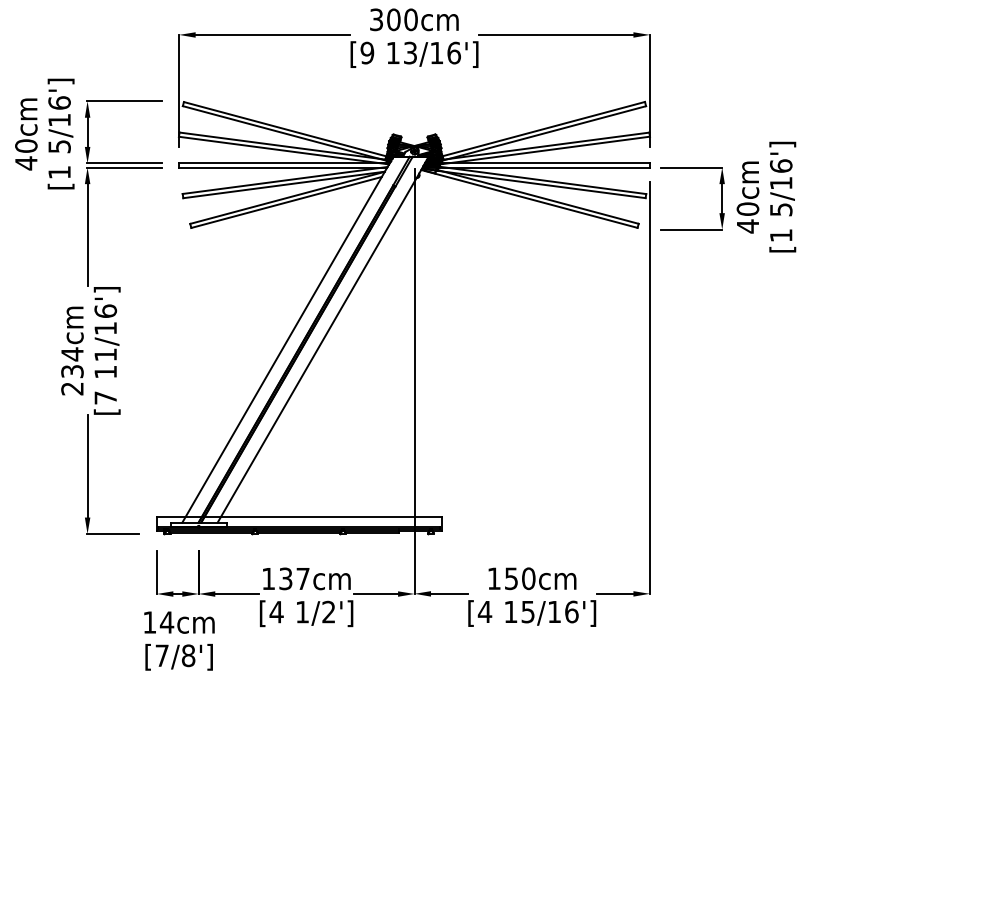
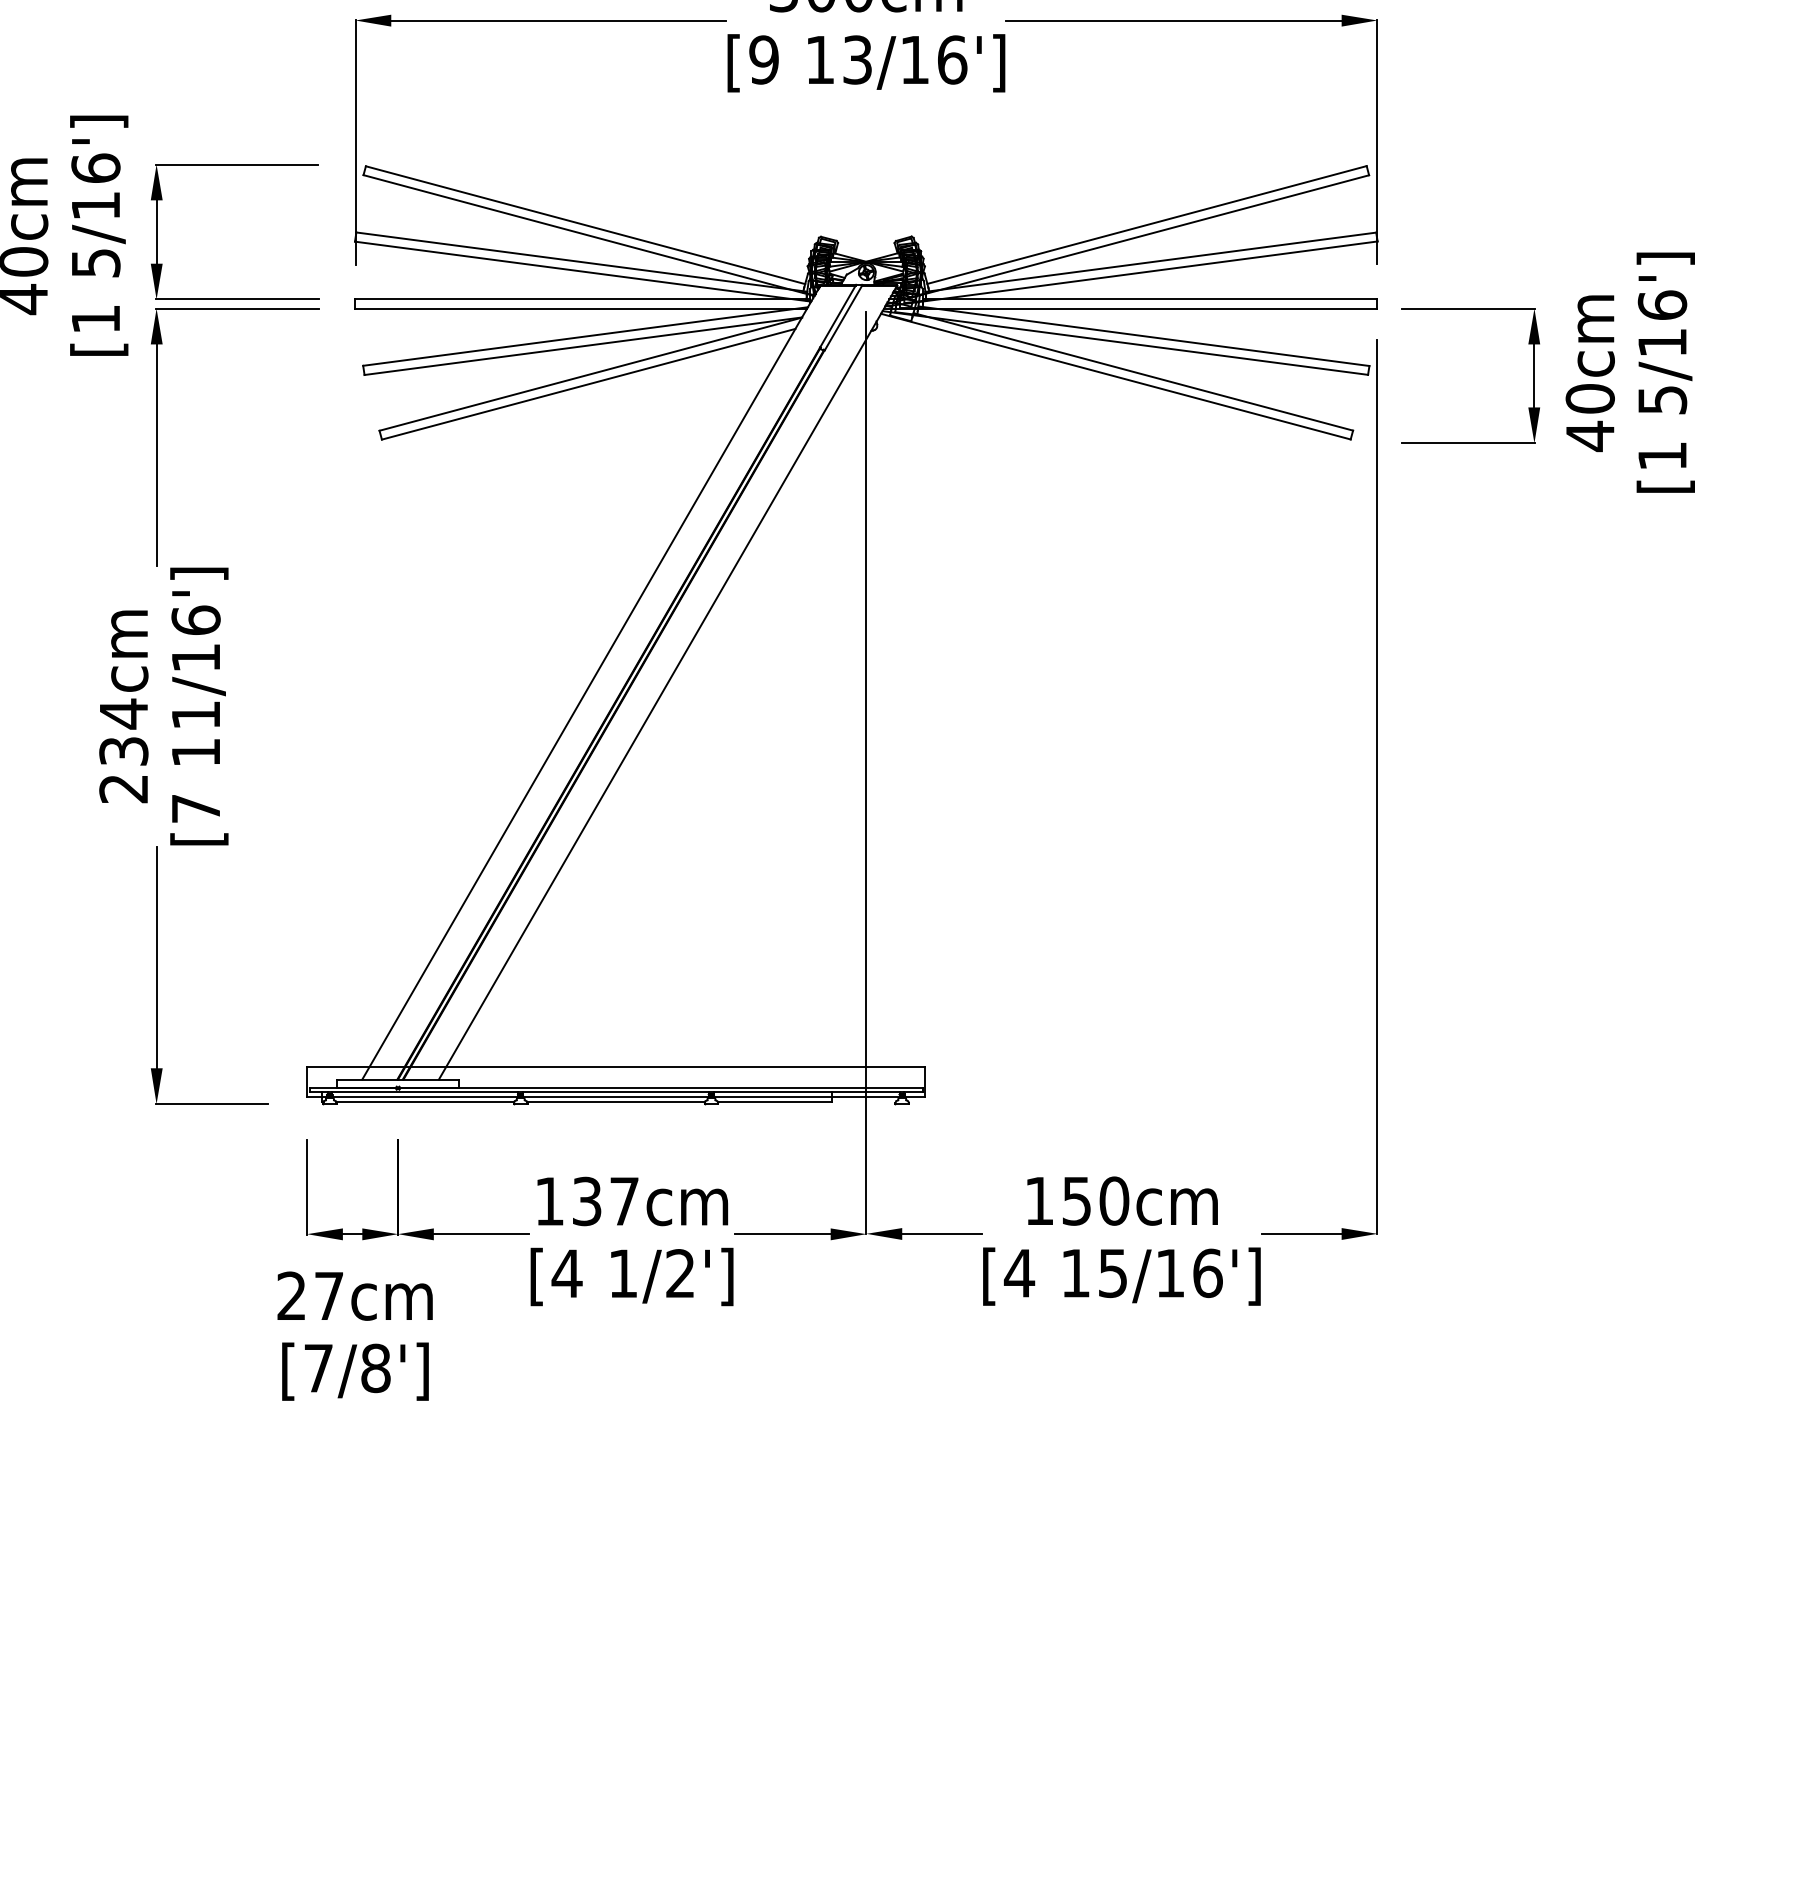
text: (158, 622) -> (310, 1296), 14cm -> 27cm

